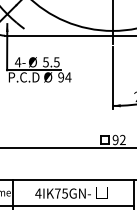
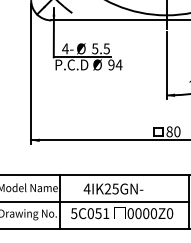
text: (119, 139) -> (173, 131), 92 -> 80
text: (57, 193) -> (107, 188), 4IK75GN- -> 4IK25GN-

